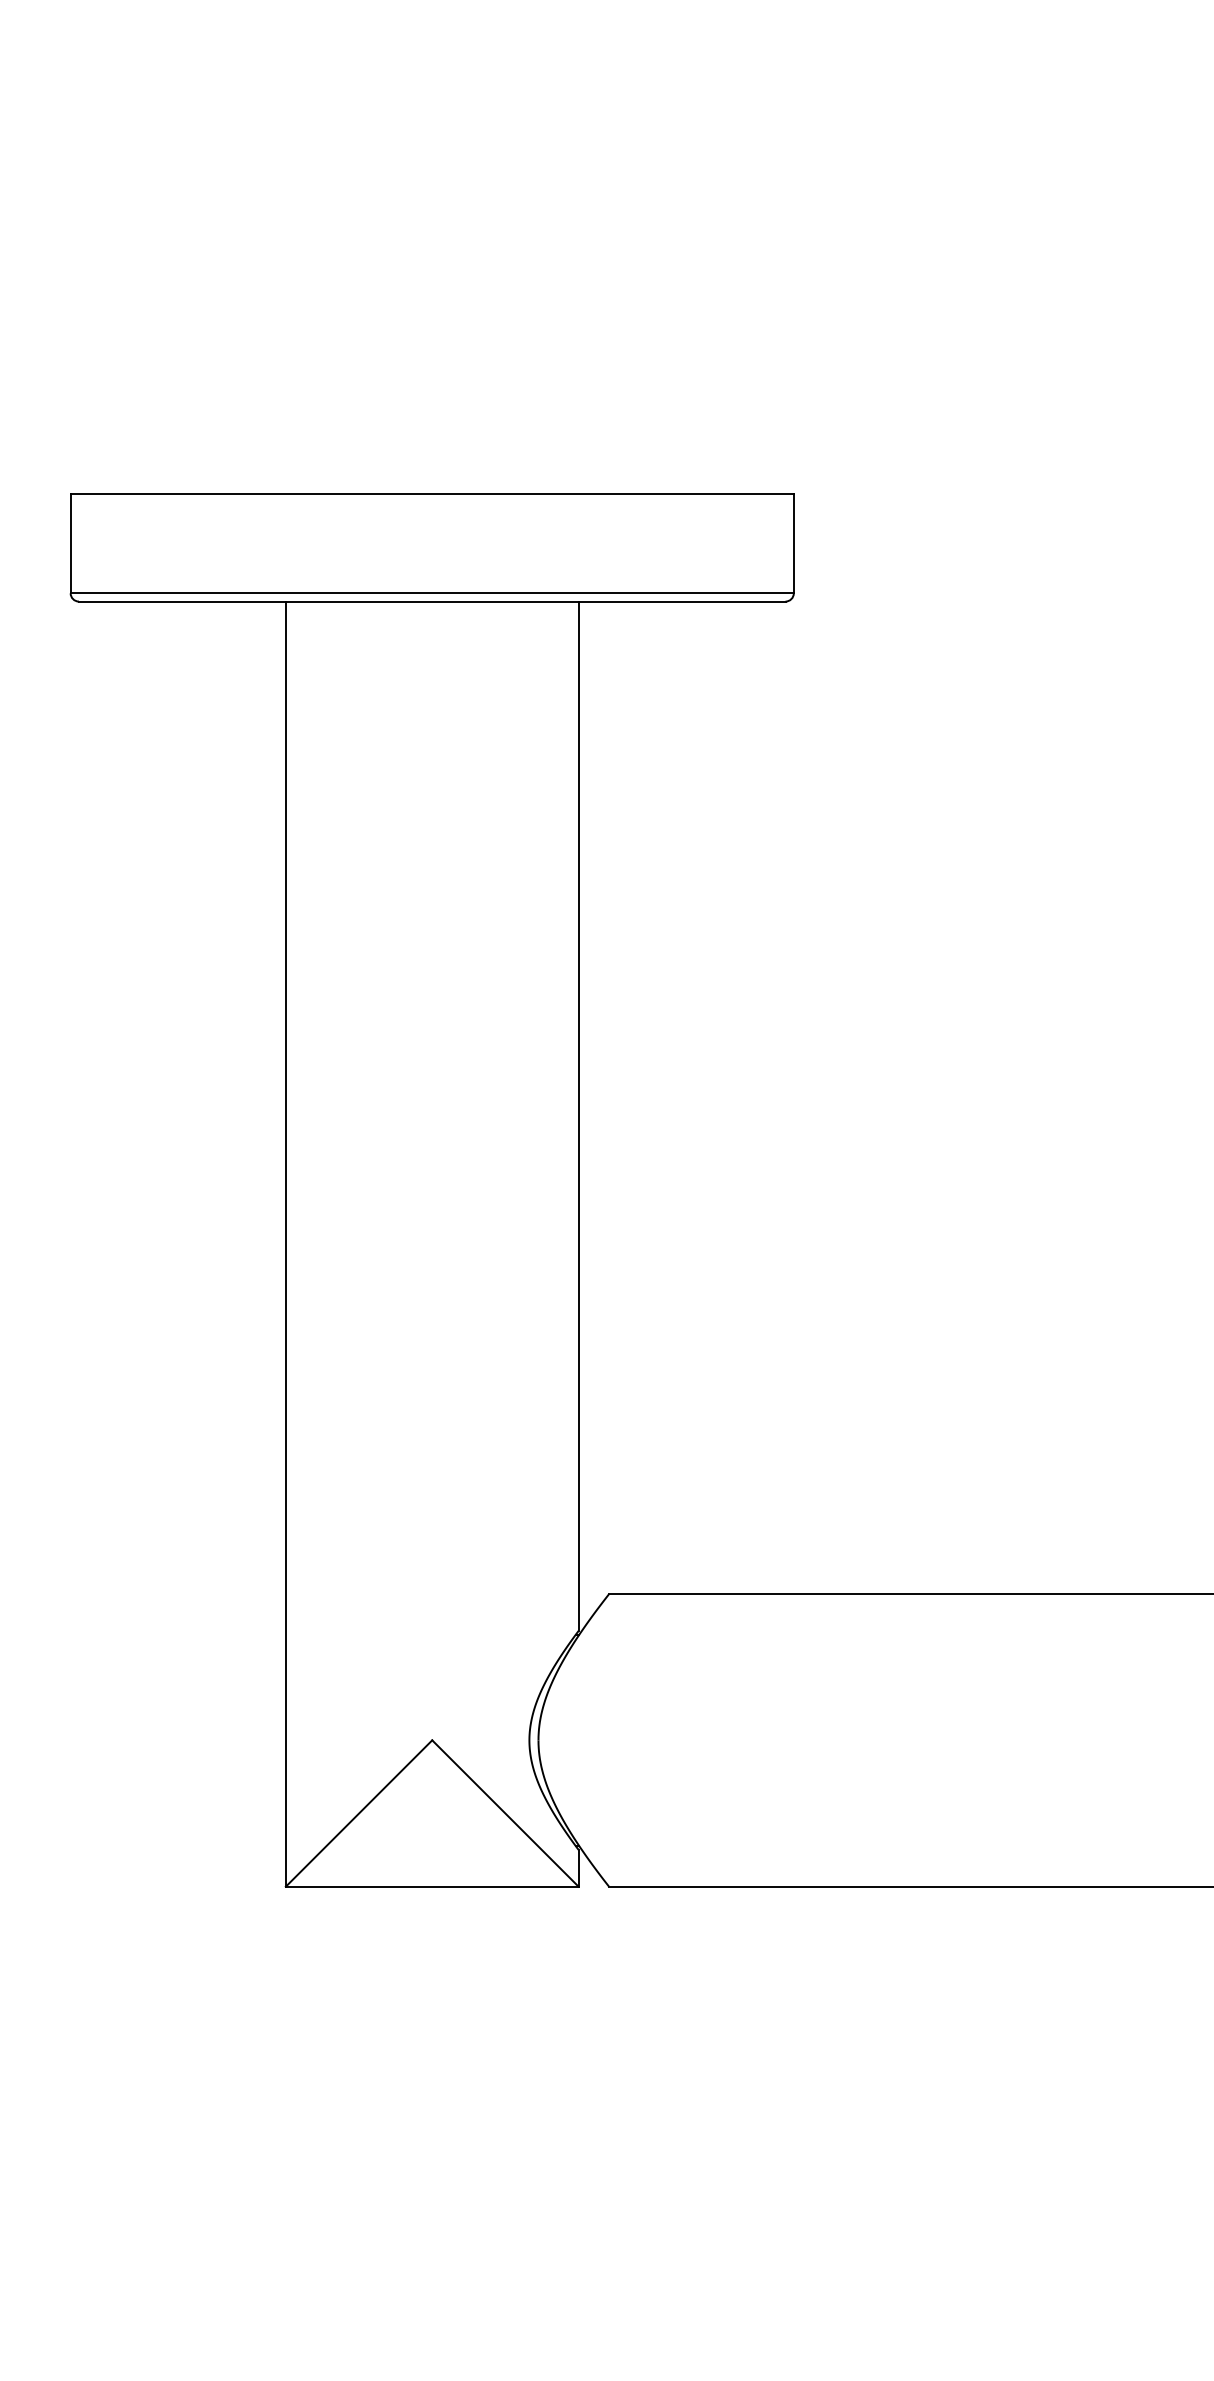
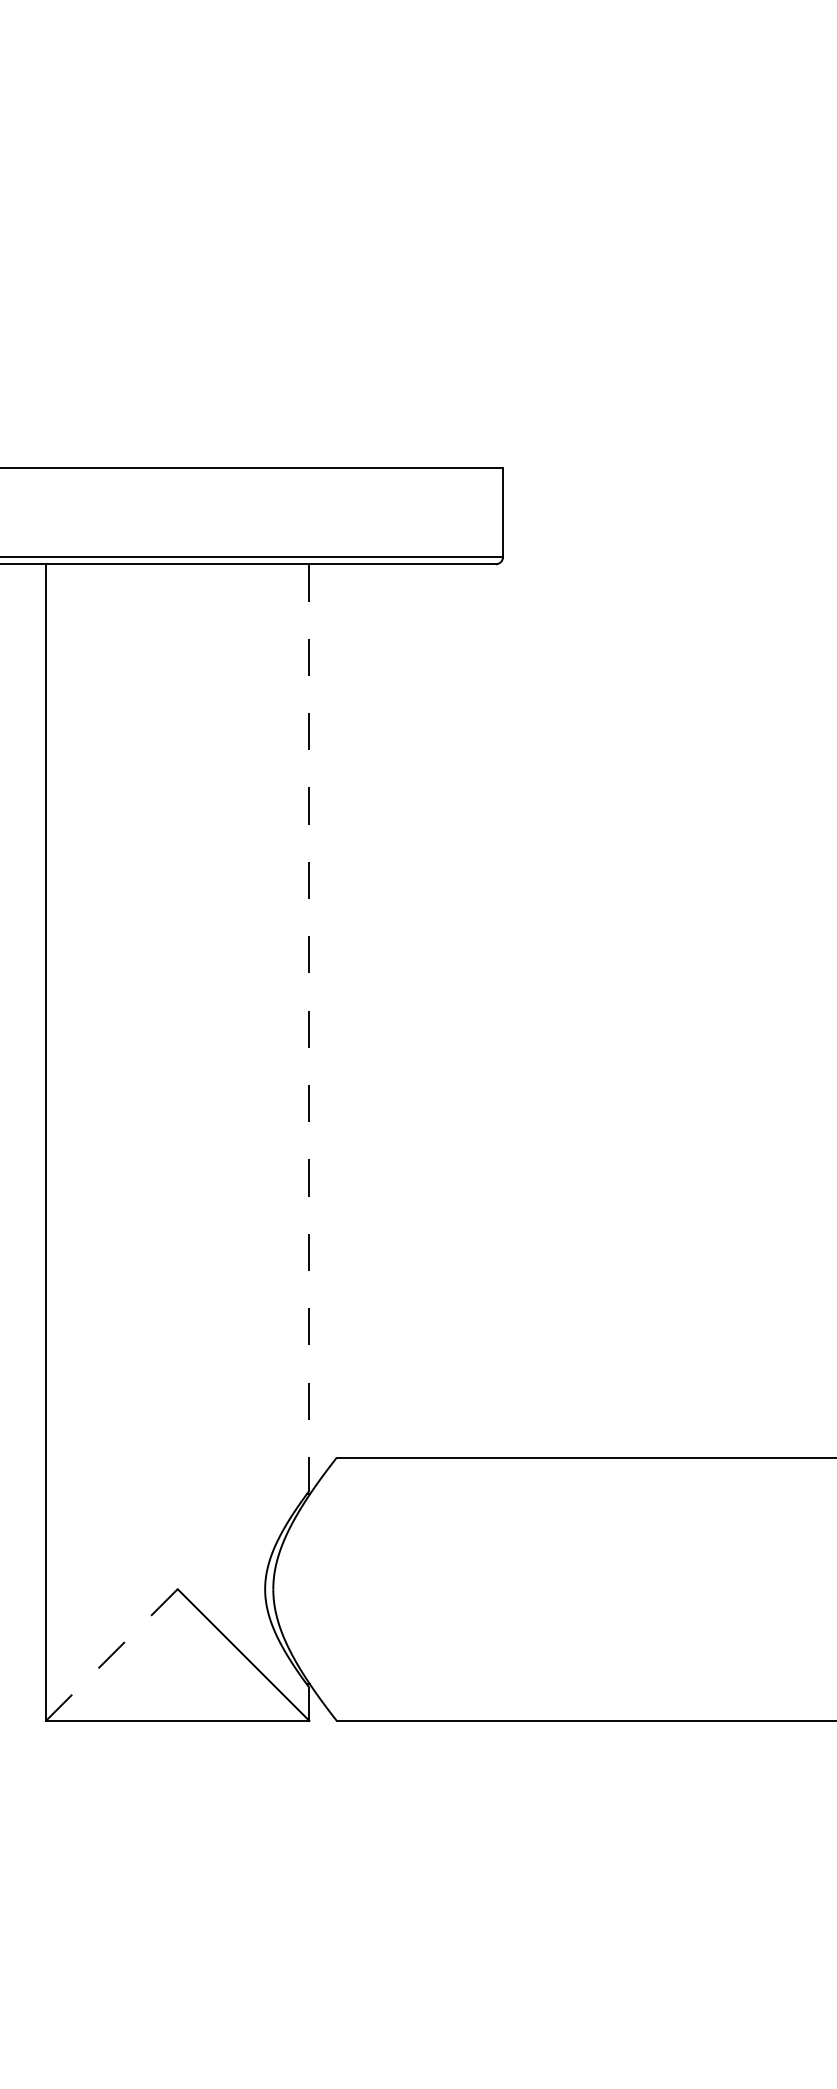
line: (578, 1116) -> (309, 1027), solid -> dashed
line: (359, 1813) -> (112, 1655), solid -> dashed

